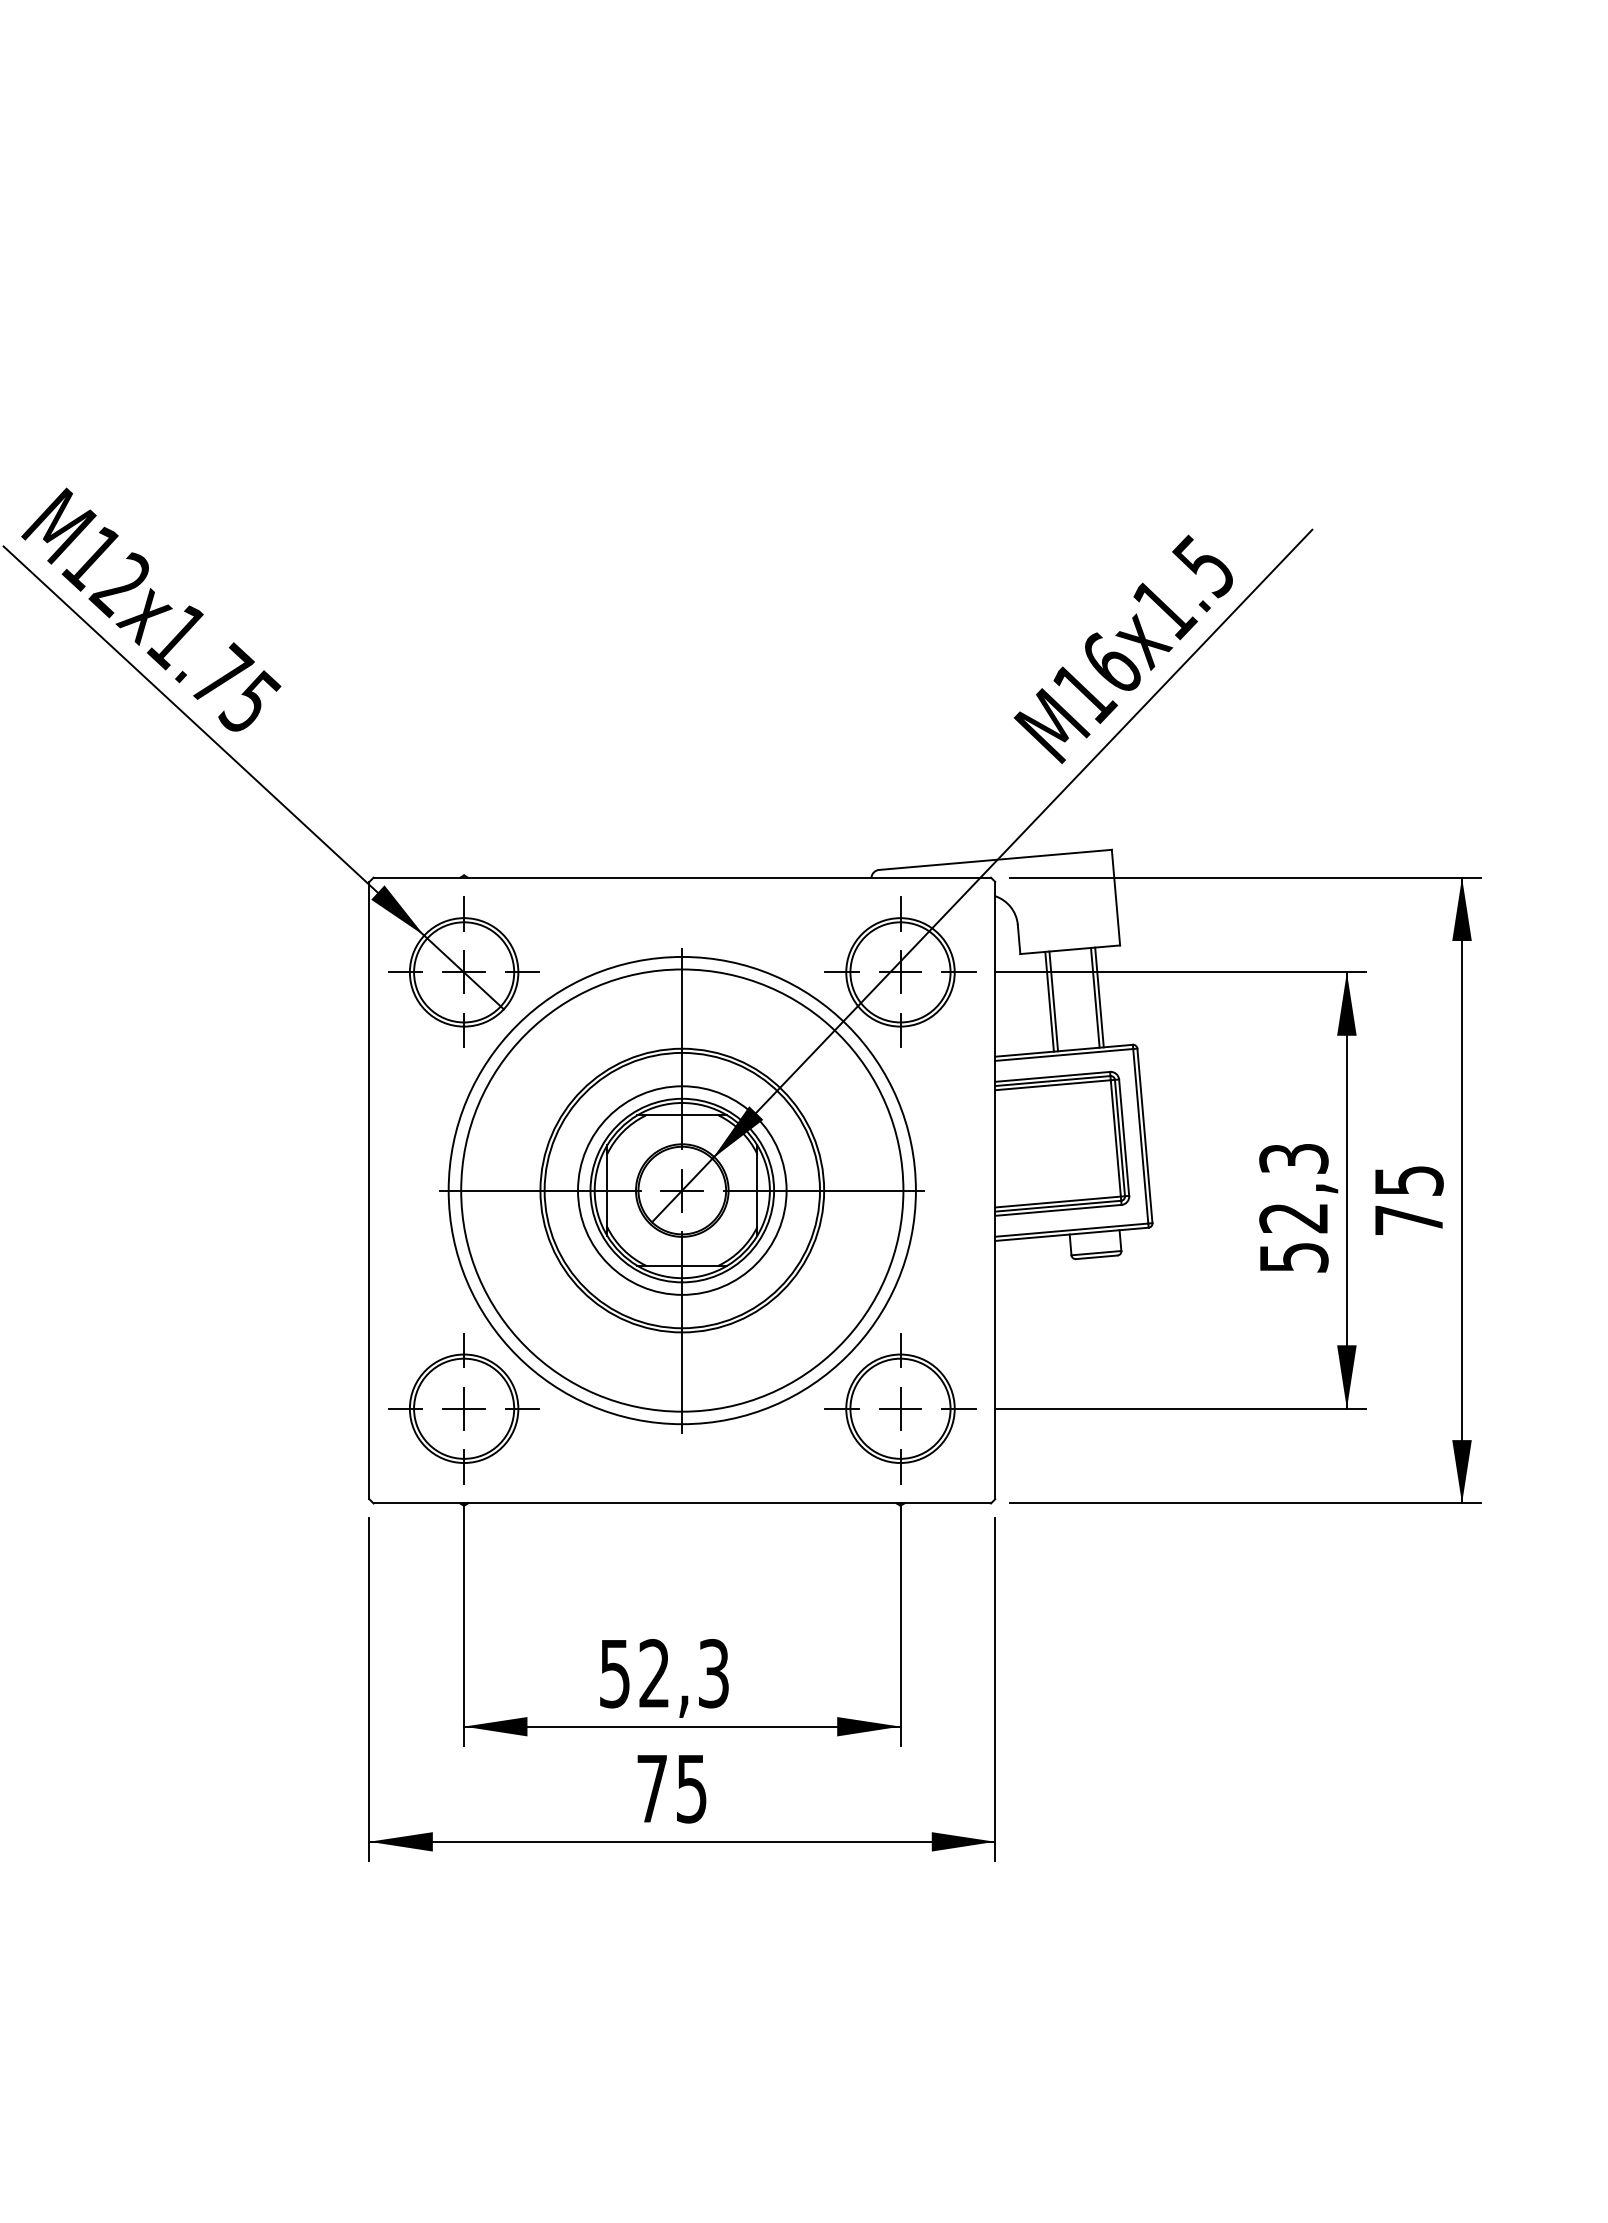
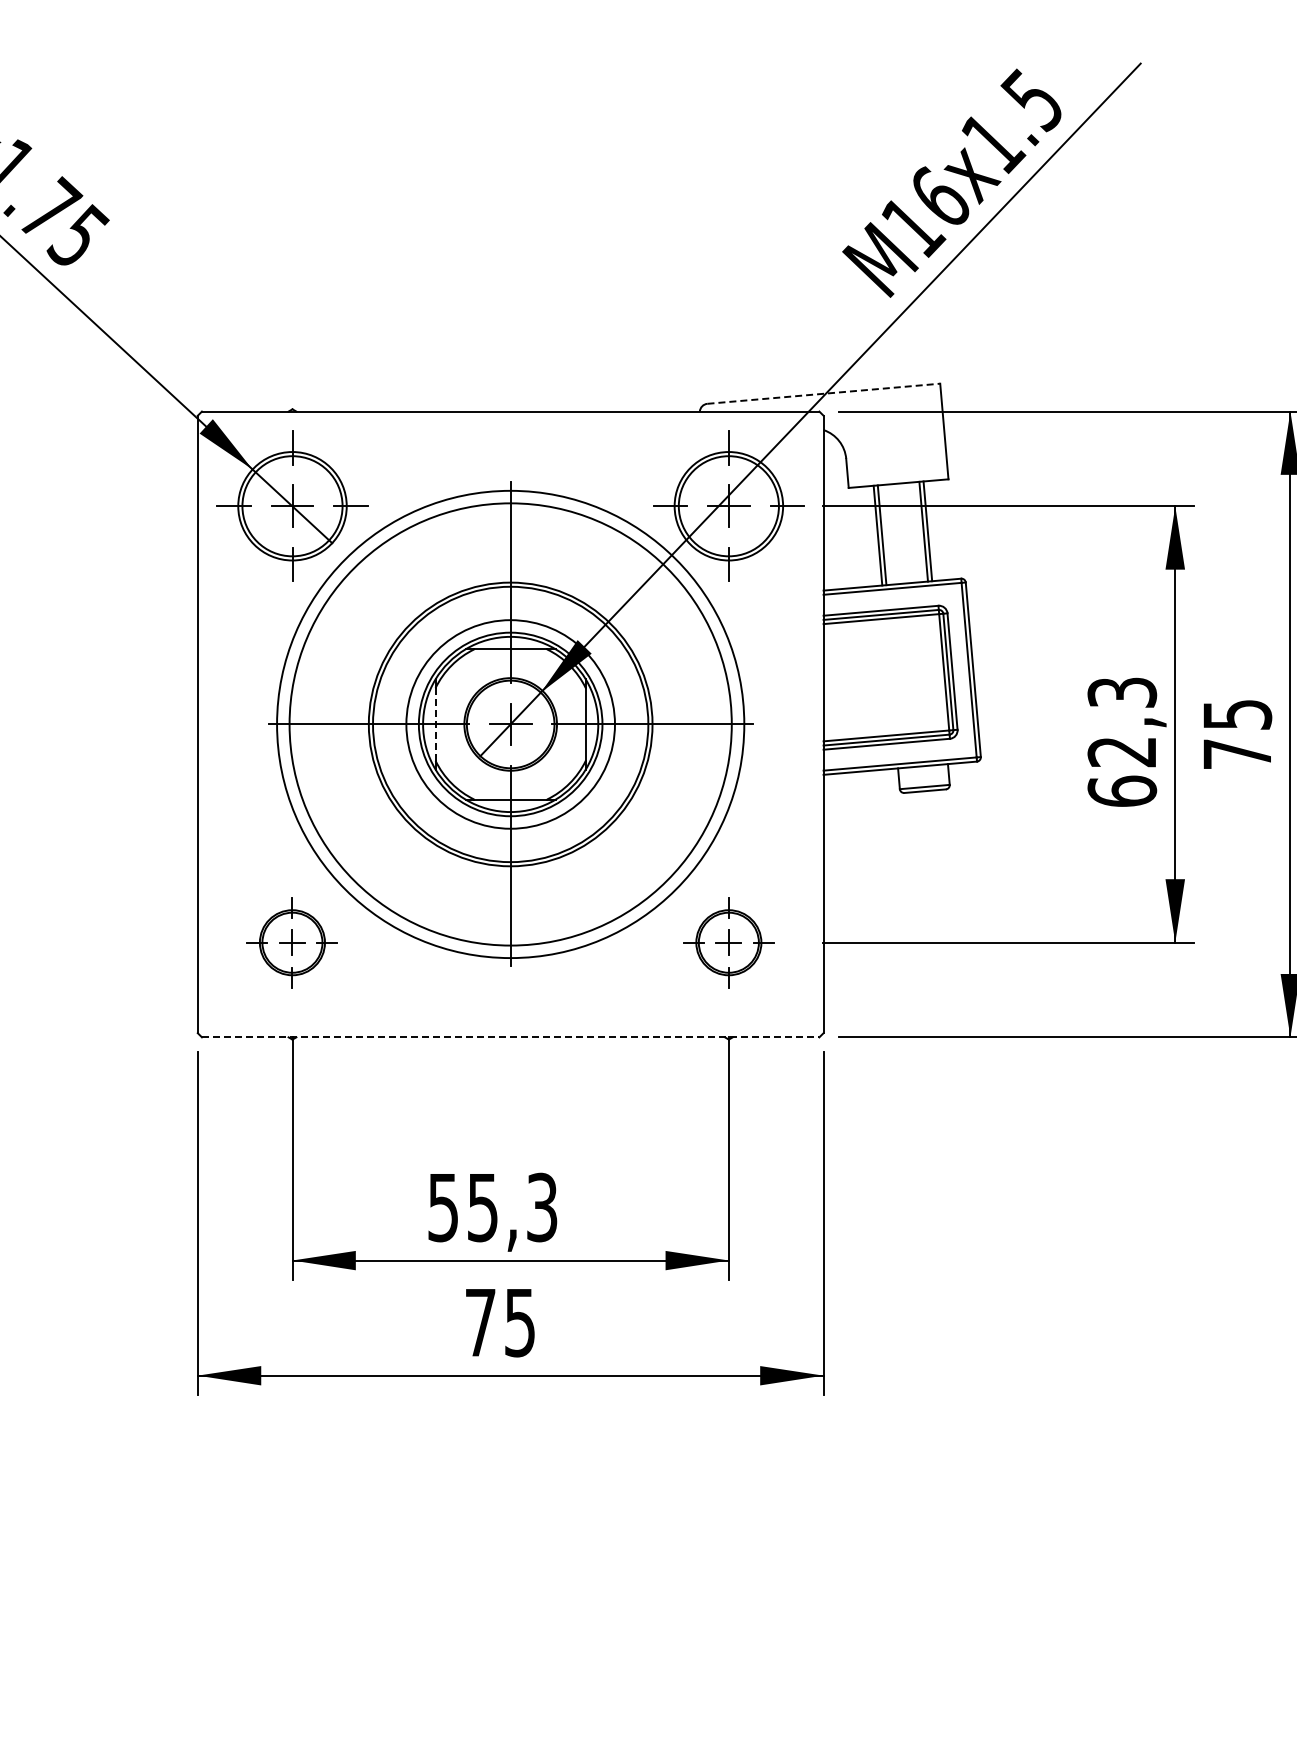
line: (995, 859) -> (823, 393), solid -> dashed
line: (607, 1191) -> (435, 725), solid -> dashed
text: (1293, 1256) -> (1121, 790), 52,3 -> 62,3
part: (463, 1408) -> (291, 942), size x0.6
part: (900, 1408) -> (728, 942), size x0.6
line: (682, 1503) -> (510, 1037), solid -> dashed
text: (653, 1673) -> (481, 1207), 52,3 -> 55,3

